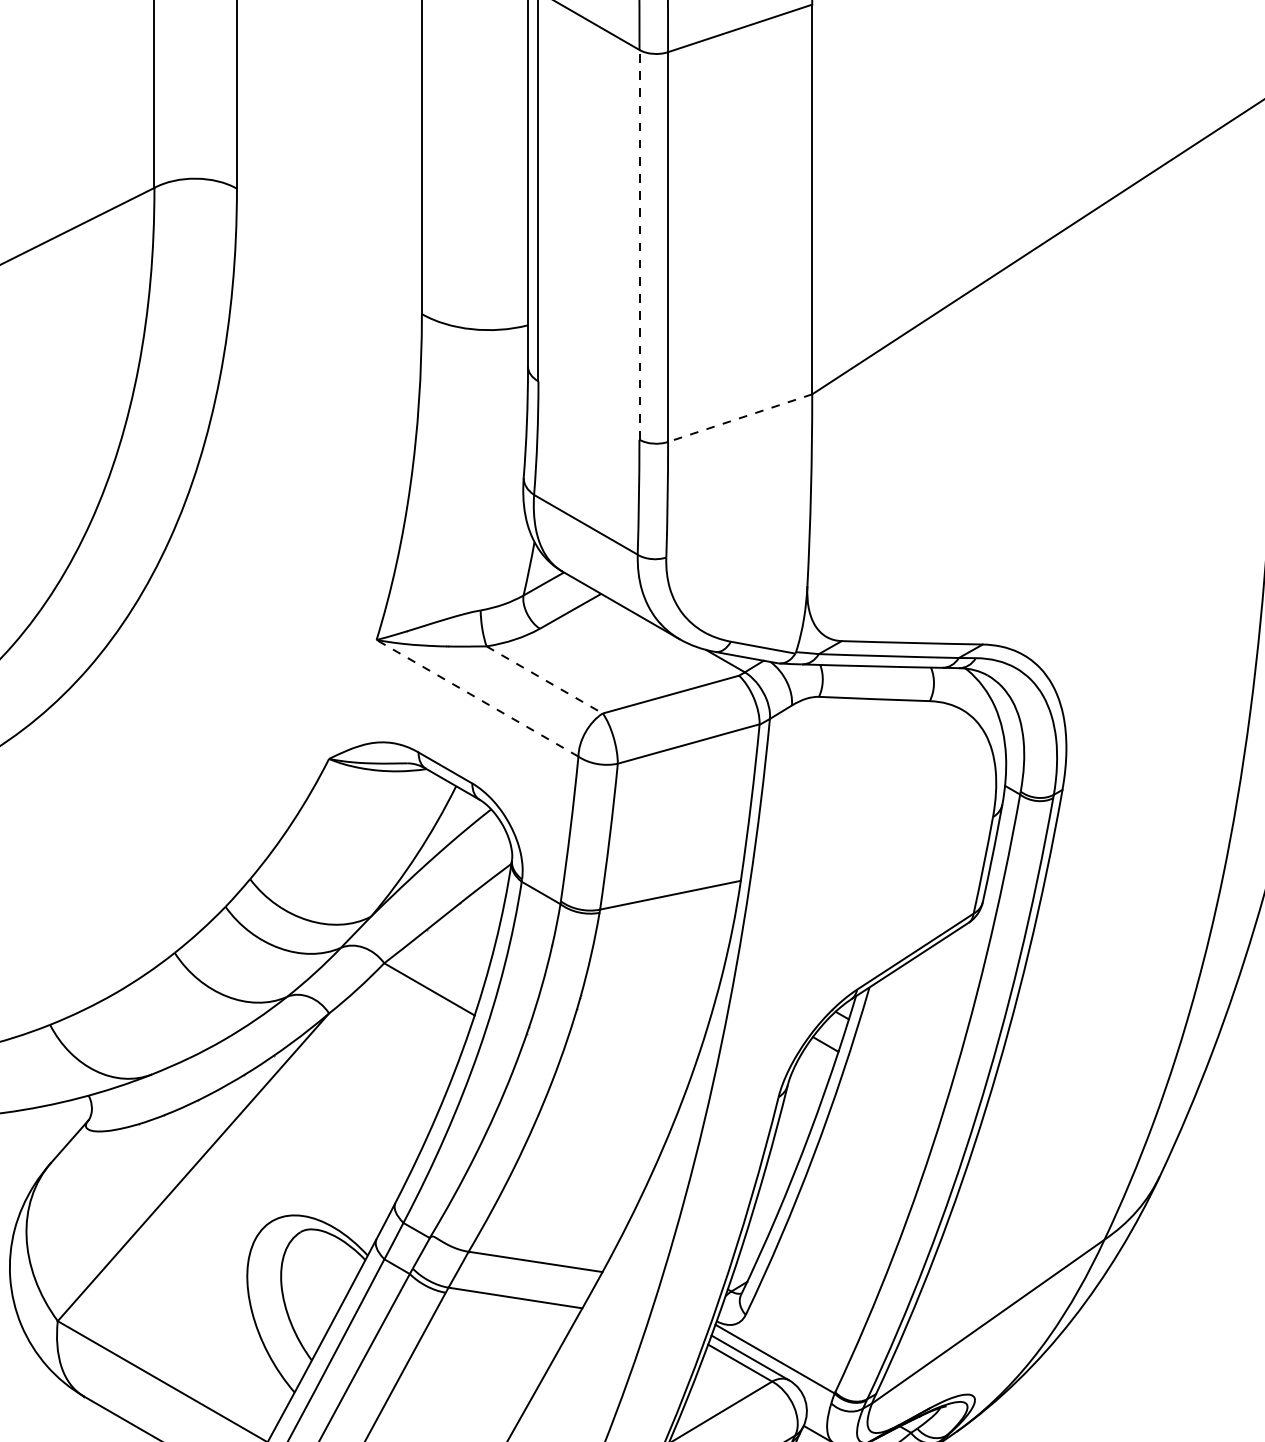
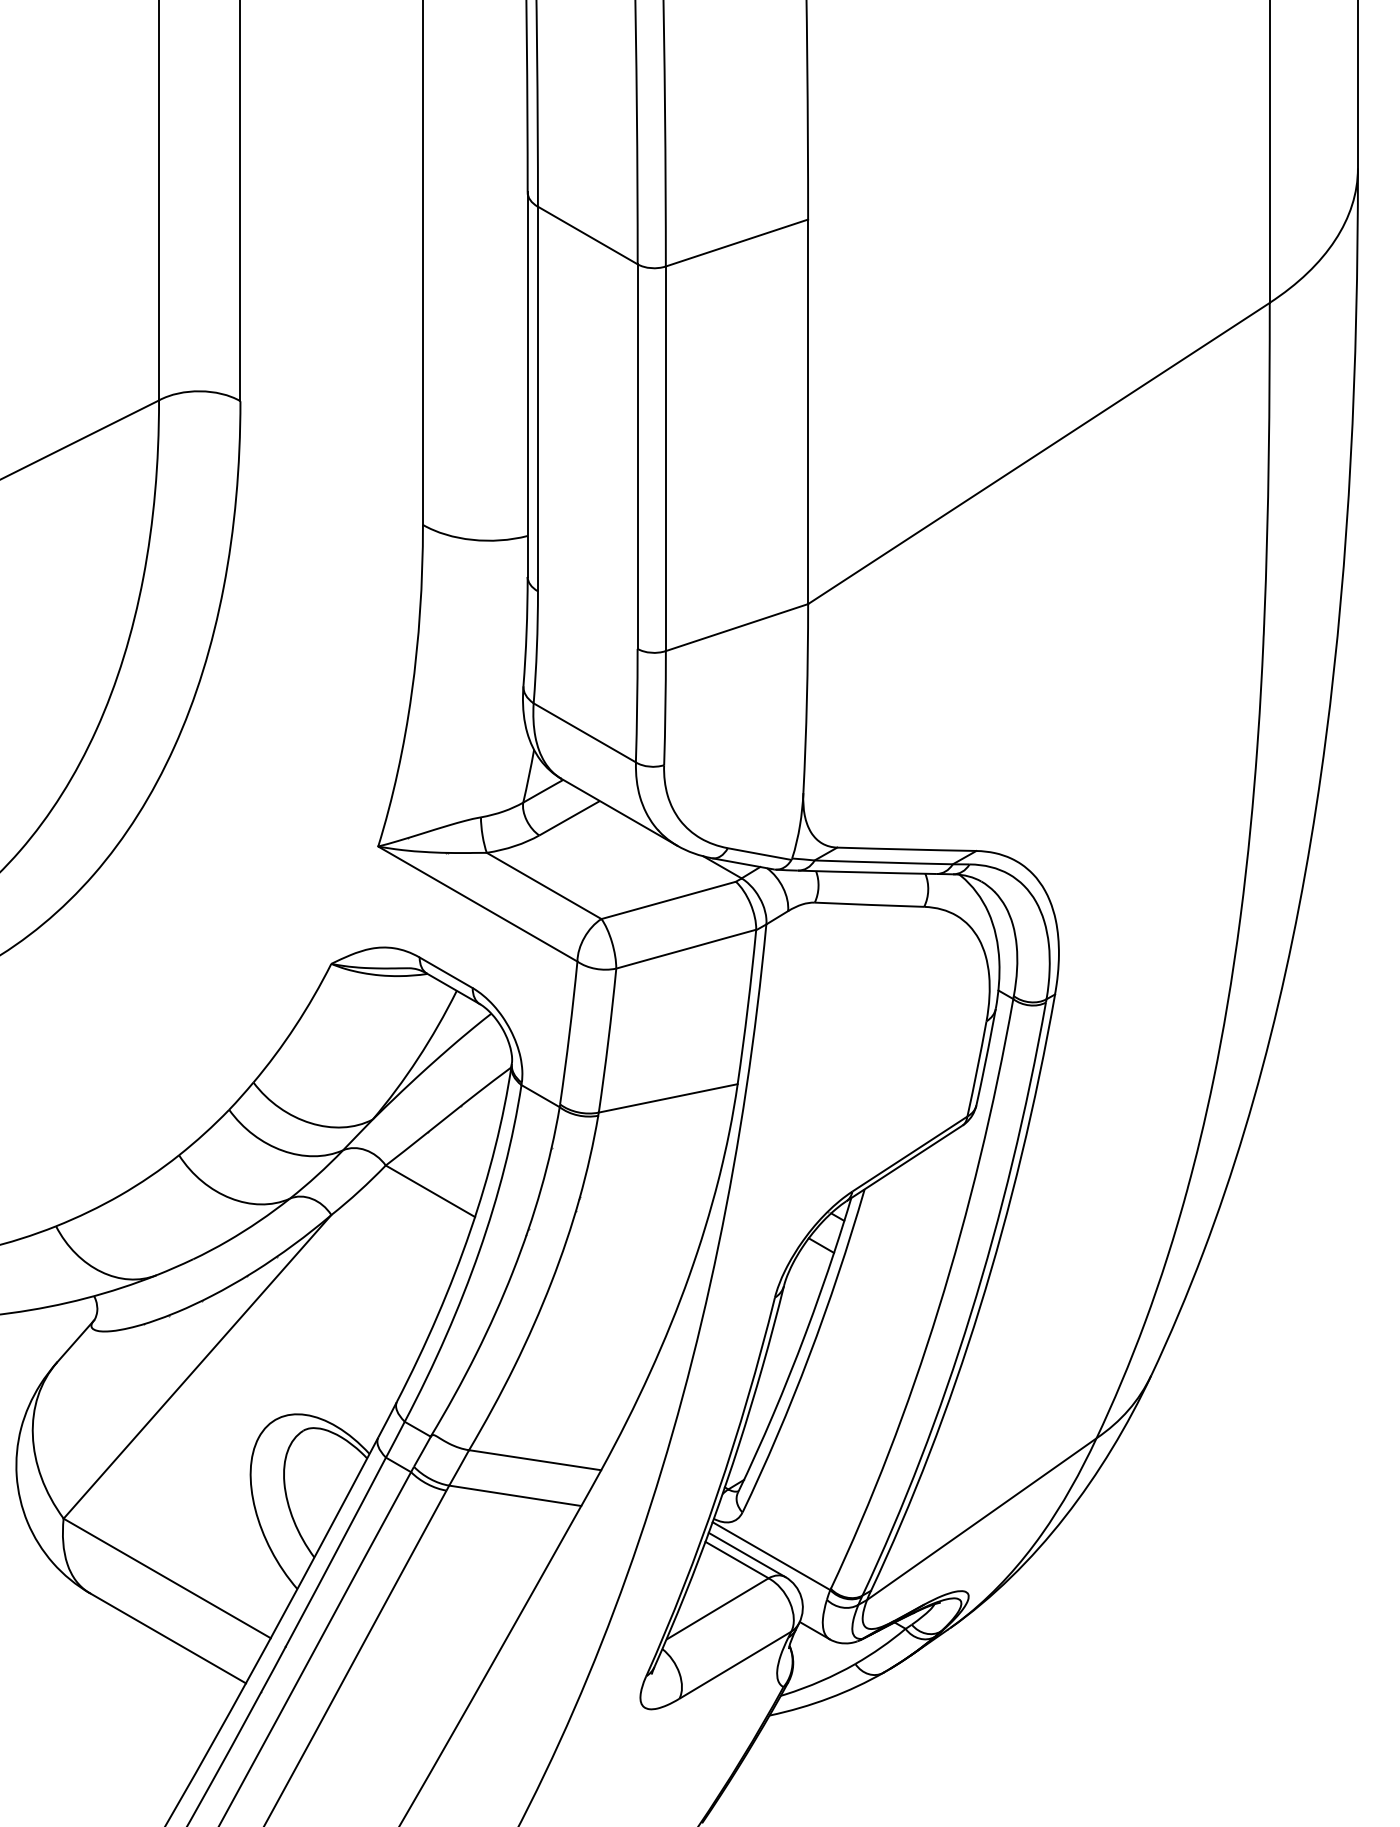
line: (639, 244) -> (637, 456), dashed -> solid
line: (739, 418) -> (736, 627), dashed -> solid
line: (545, 680) -> (544, 886), dashed -> solid
line: (477, 697) -> (477, 903), dashed -> solid

